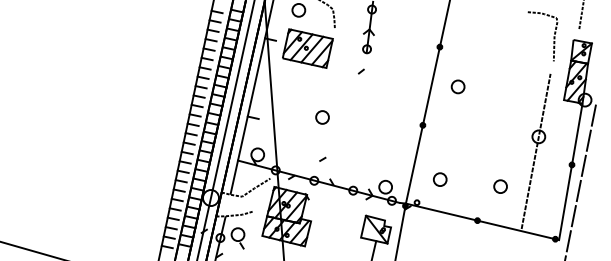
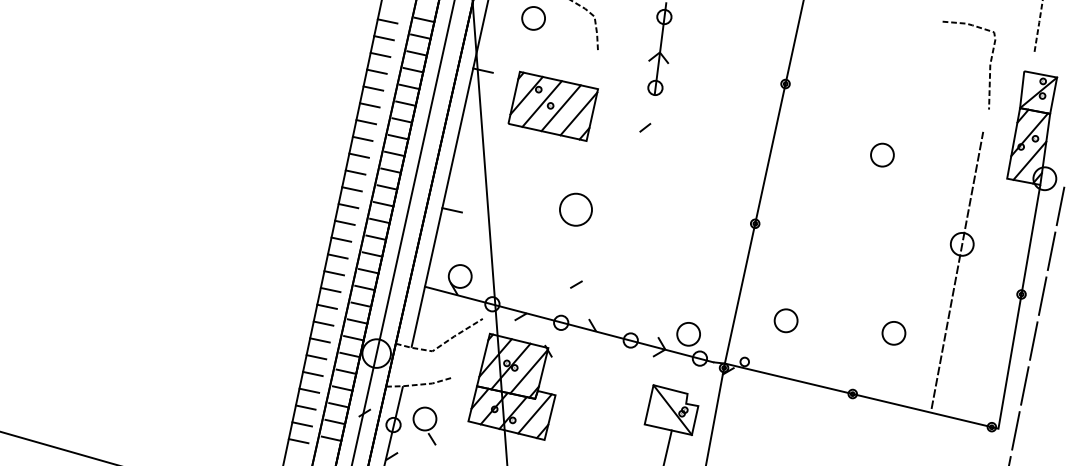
part: (307, 48) -> (552, 106), moved
part: (457, 86) -> (881, 154), moved
part: (322, 117) -> (575, 209), size x1.4

